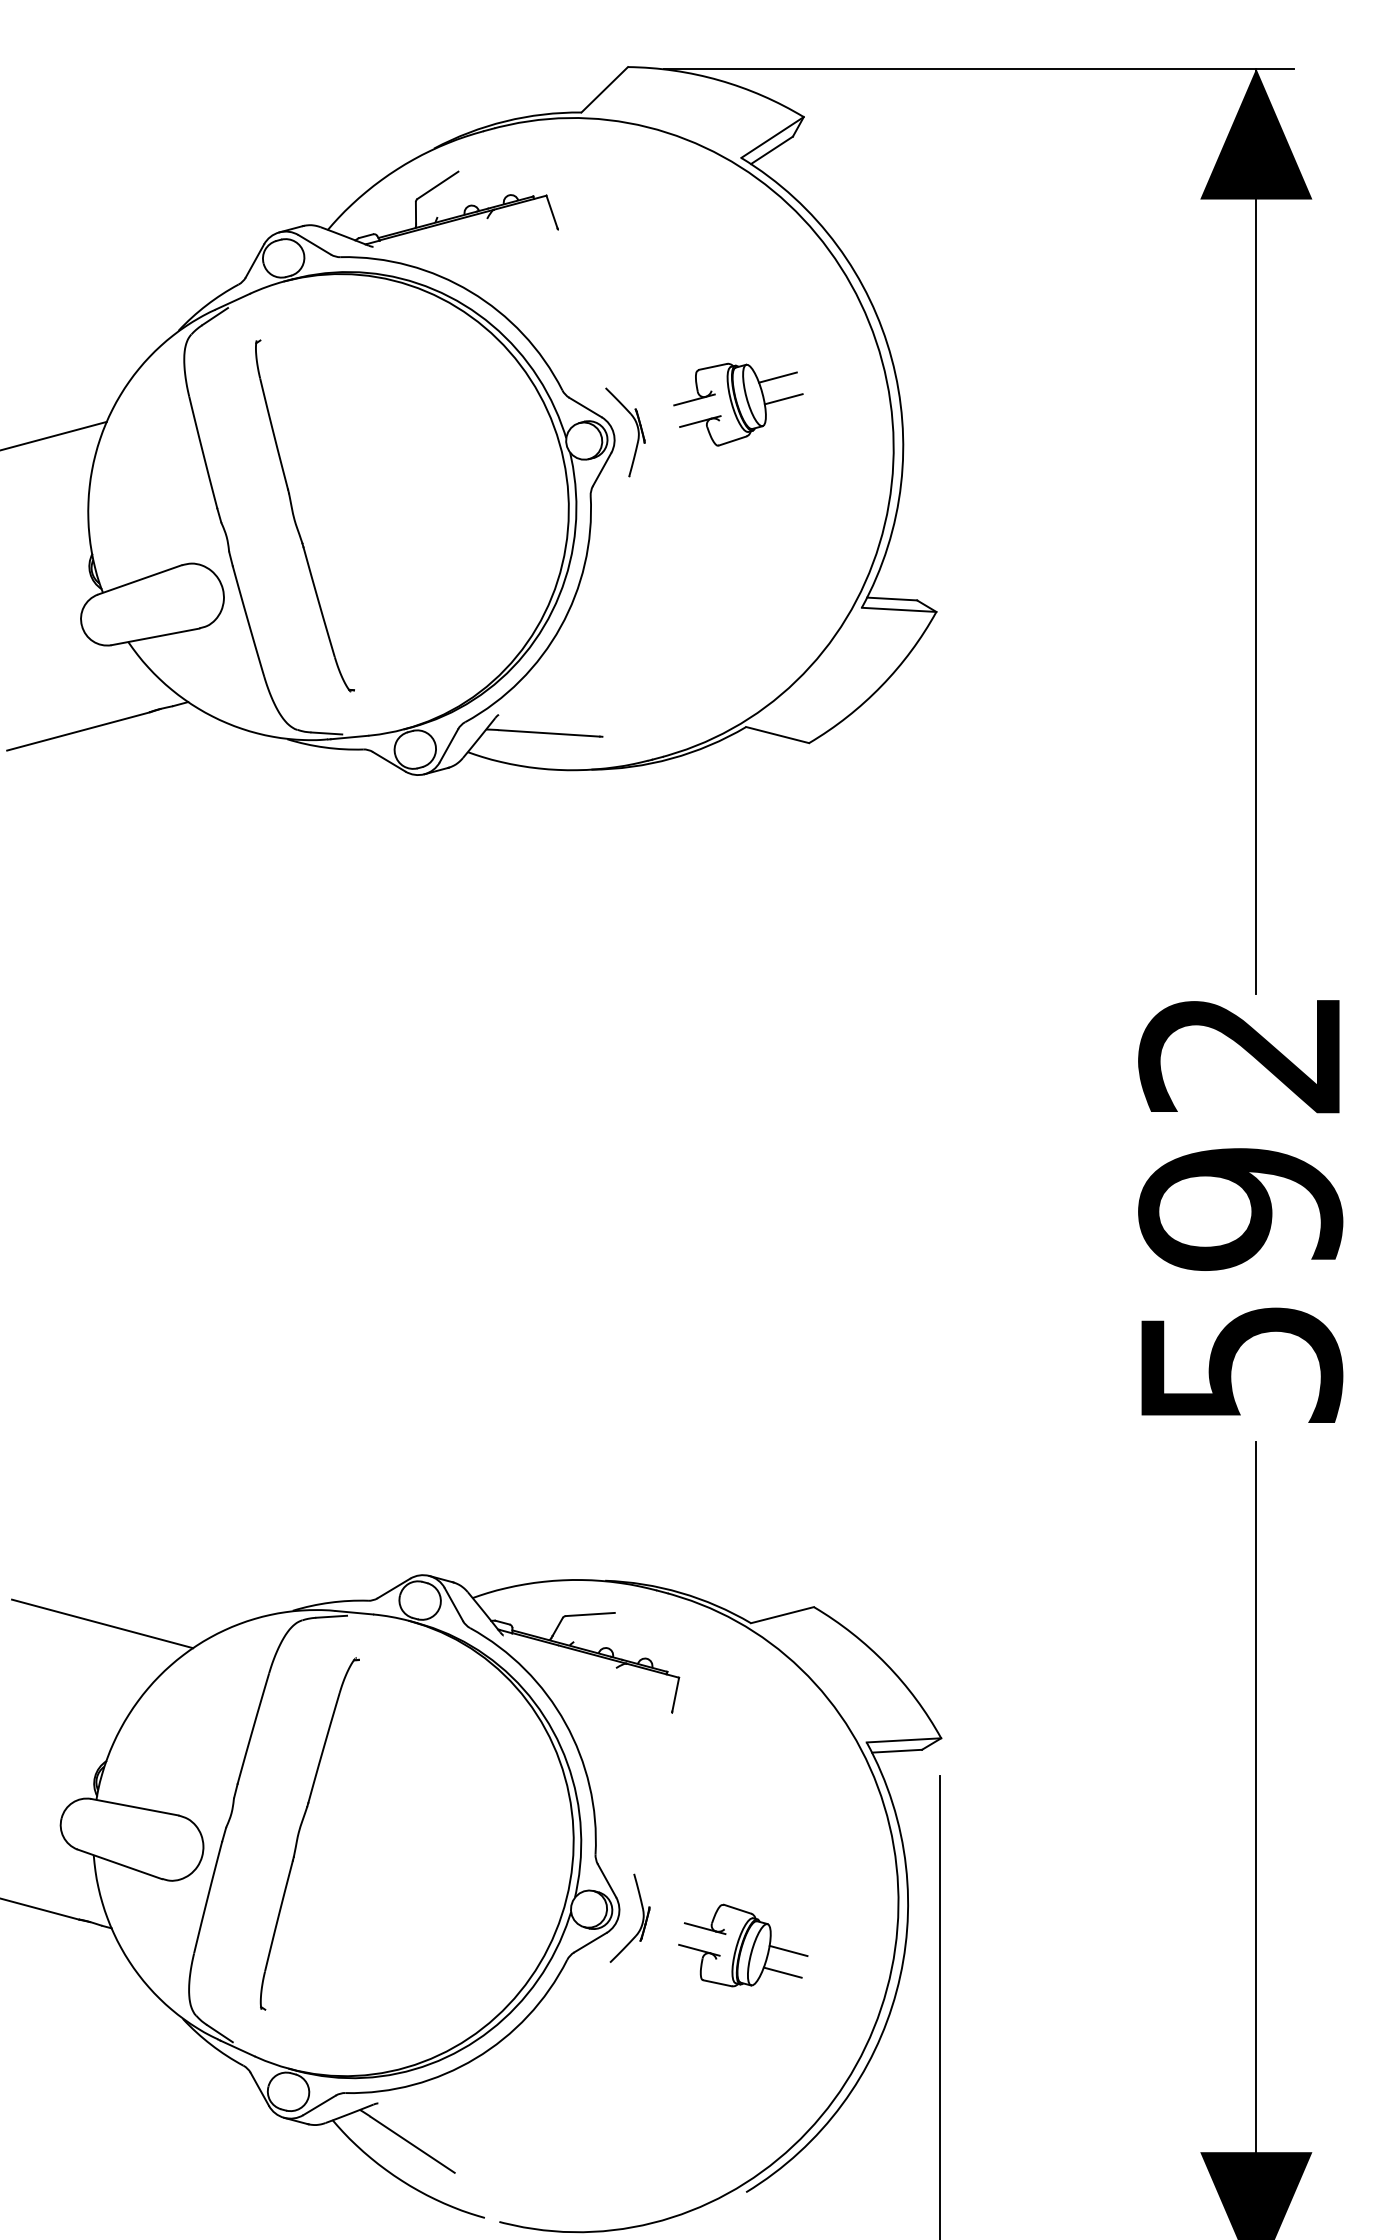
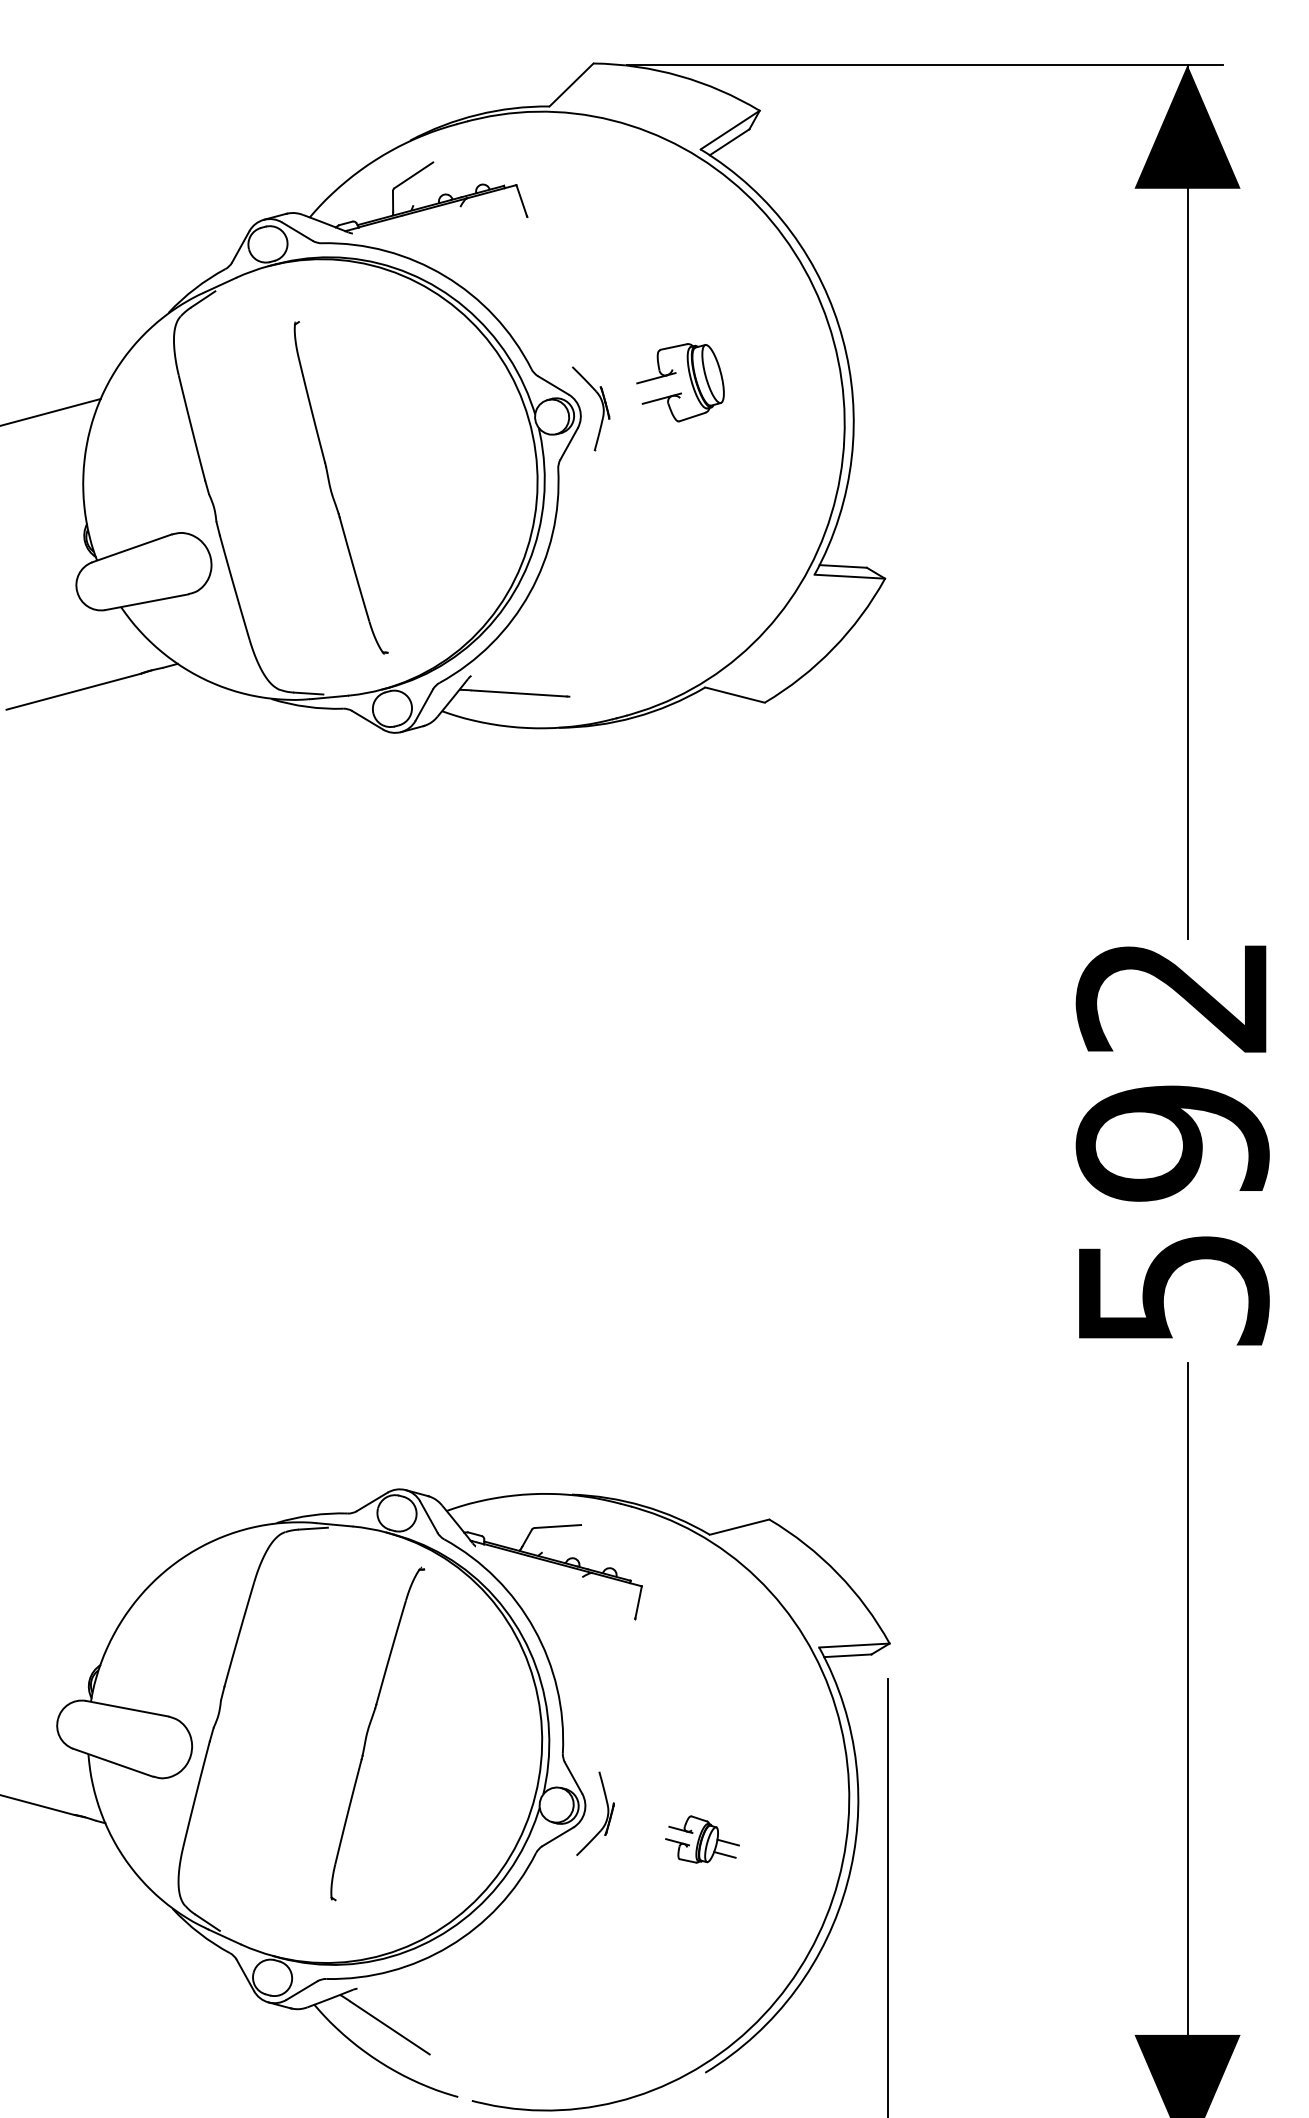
line: (778, 376) -> (735, 356), removed
line: (783, 399) -> (740, 377), removed
part: (295, 519) -> (332, 491), moved
line: (102, 1623) -> (96, 1535), removed
part: (301, 1829) -> (369, 1729), moved
part: (743, 1945) -> (702, 1839), size x0.6

